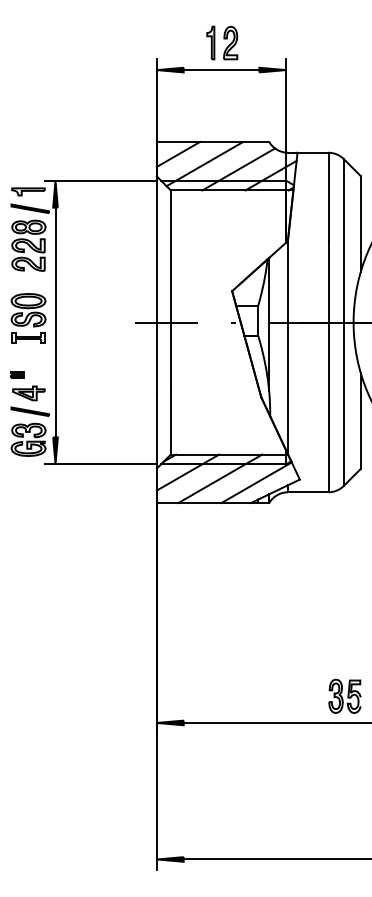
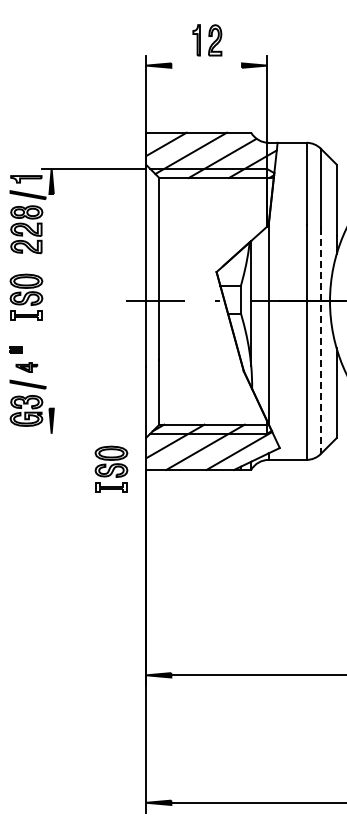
line: (221, 69) -> (206, 65), removed
line: (55, 322) -> (51, 301), removed
line: (343, 365) -> (320, 341), solid -> dashed
part: (28, 393) -> (26, 367), size x0.7
line: (100, 464) -> (93, 433), removed
part: (119, 501) -> (111, 468), added
part: (344, 696) -> (321, 650), removed

